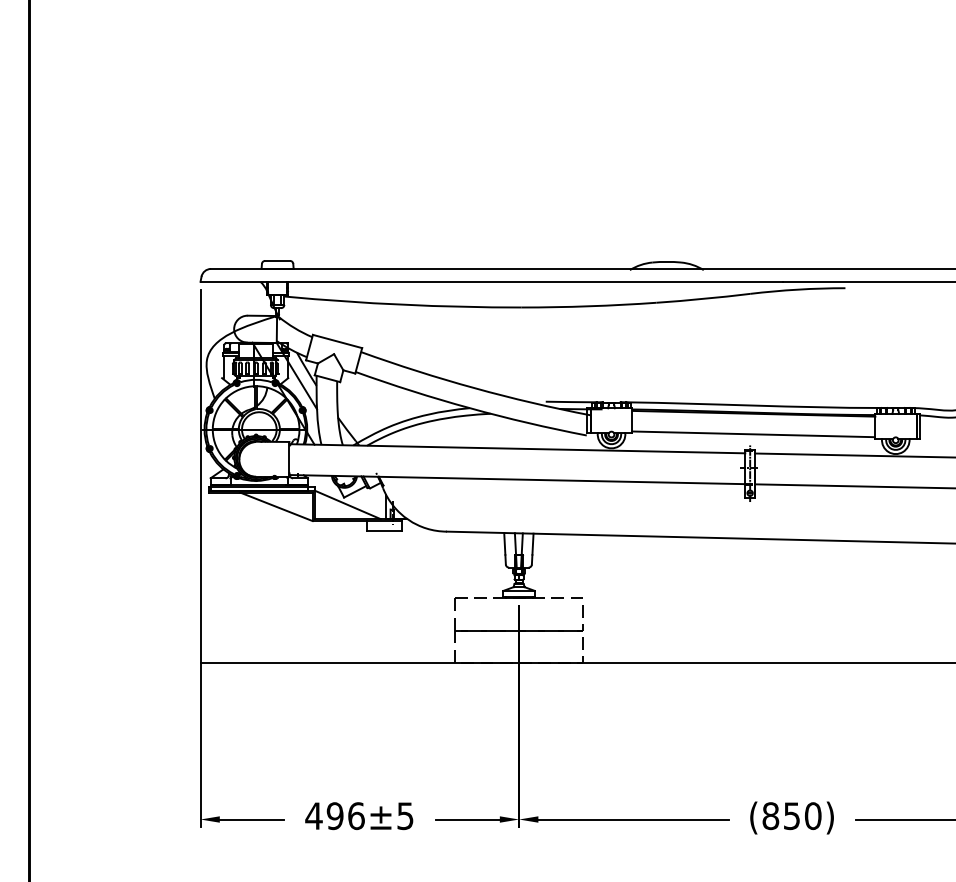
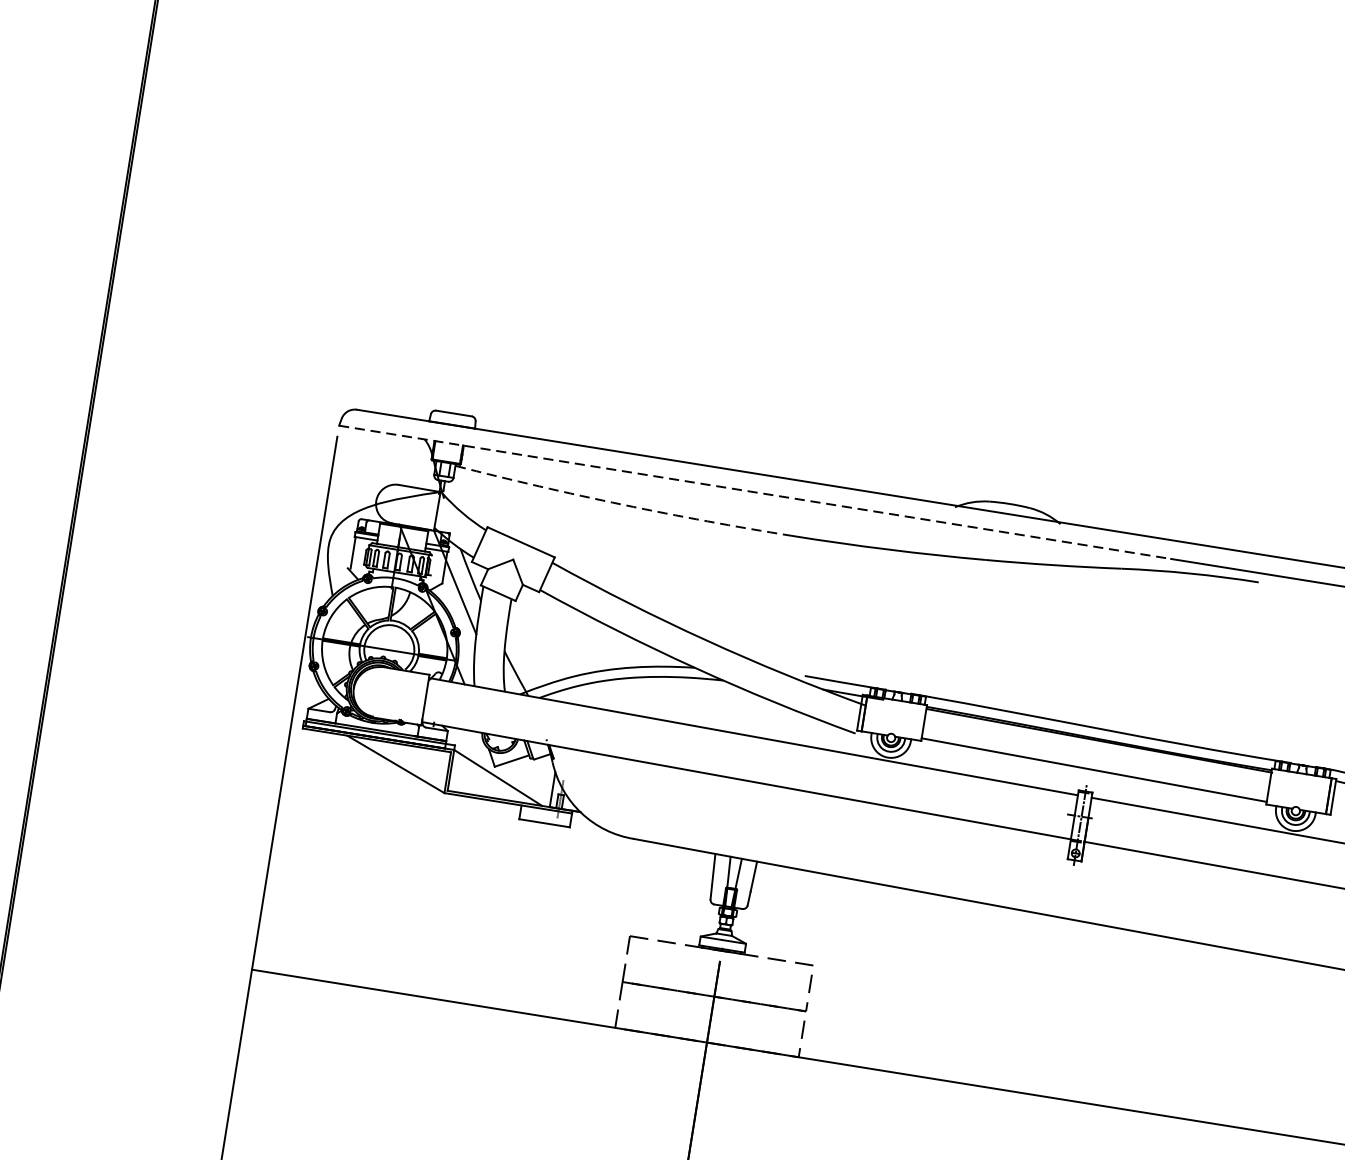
line: (492, 281) -> (756, 492), solid -> dashed
arc: (403, 304) -> (623, 504), solid -> dashed

